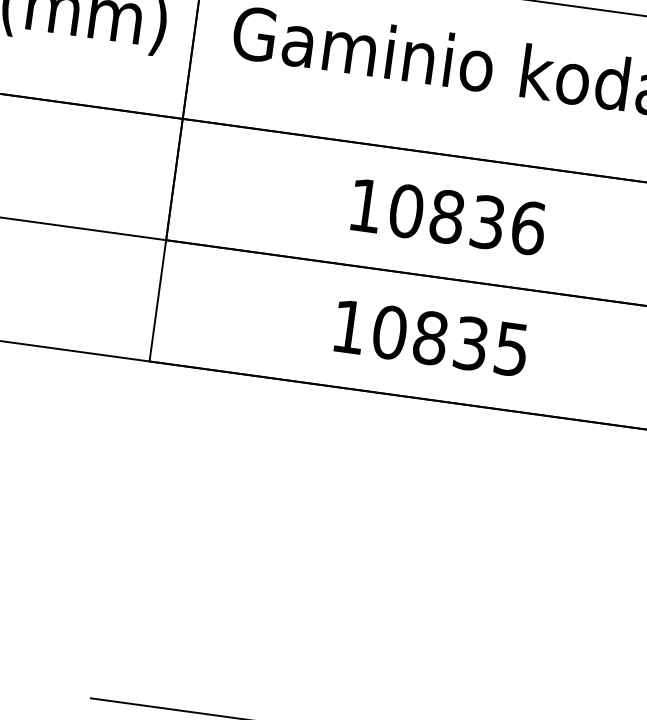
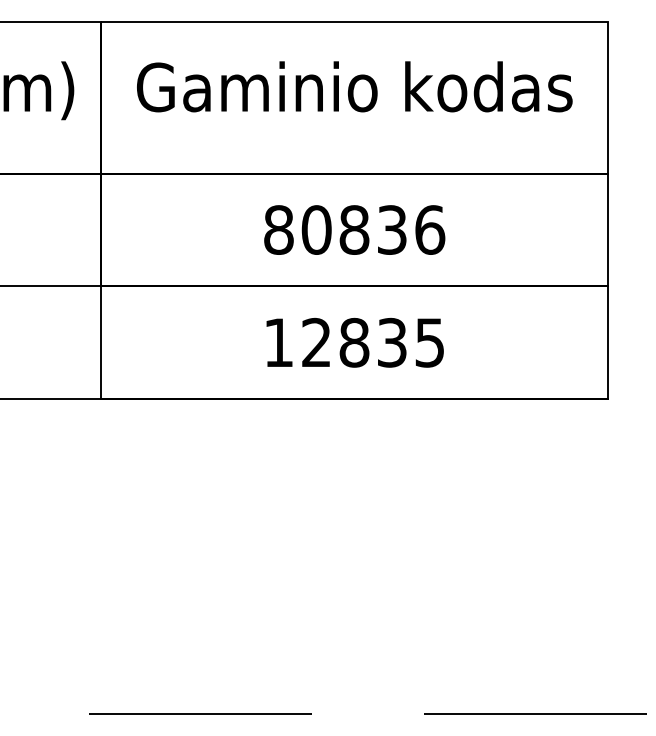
text: (365, 205) -> (278, 229), 10836 -> 80836
text: (389, 332) -> (316, 342), 10835 -> 12835

